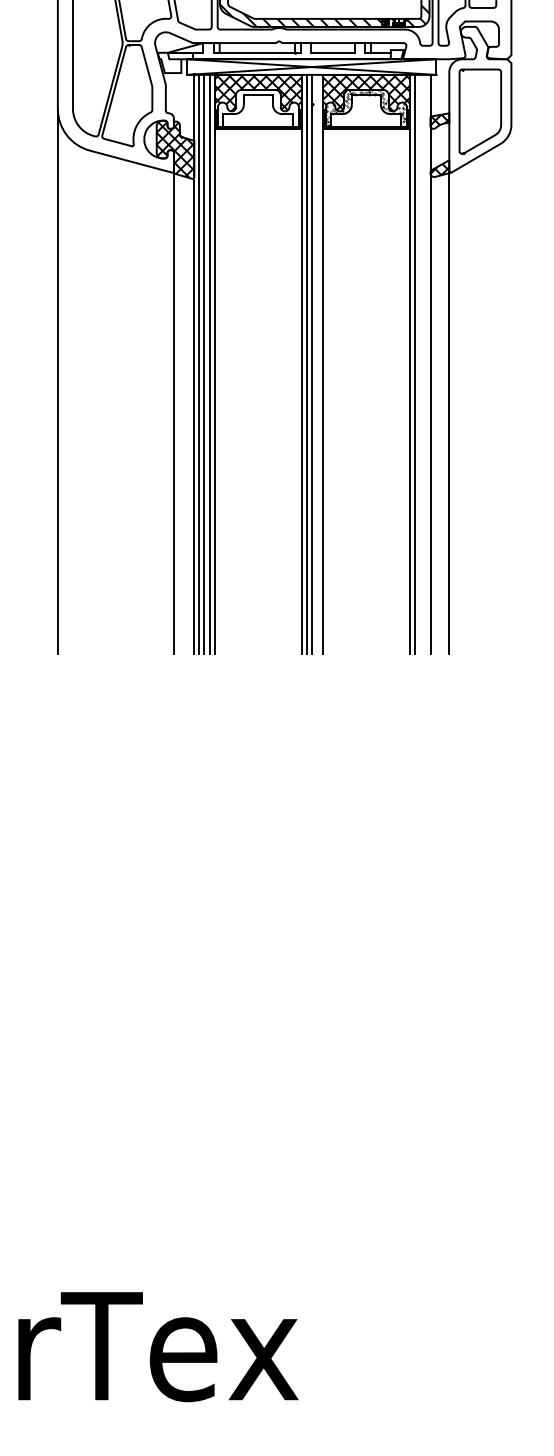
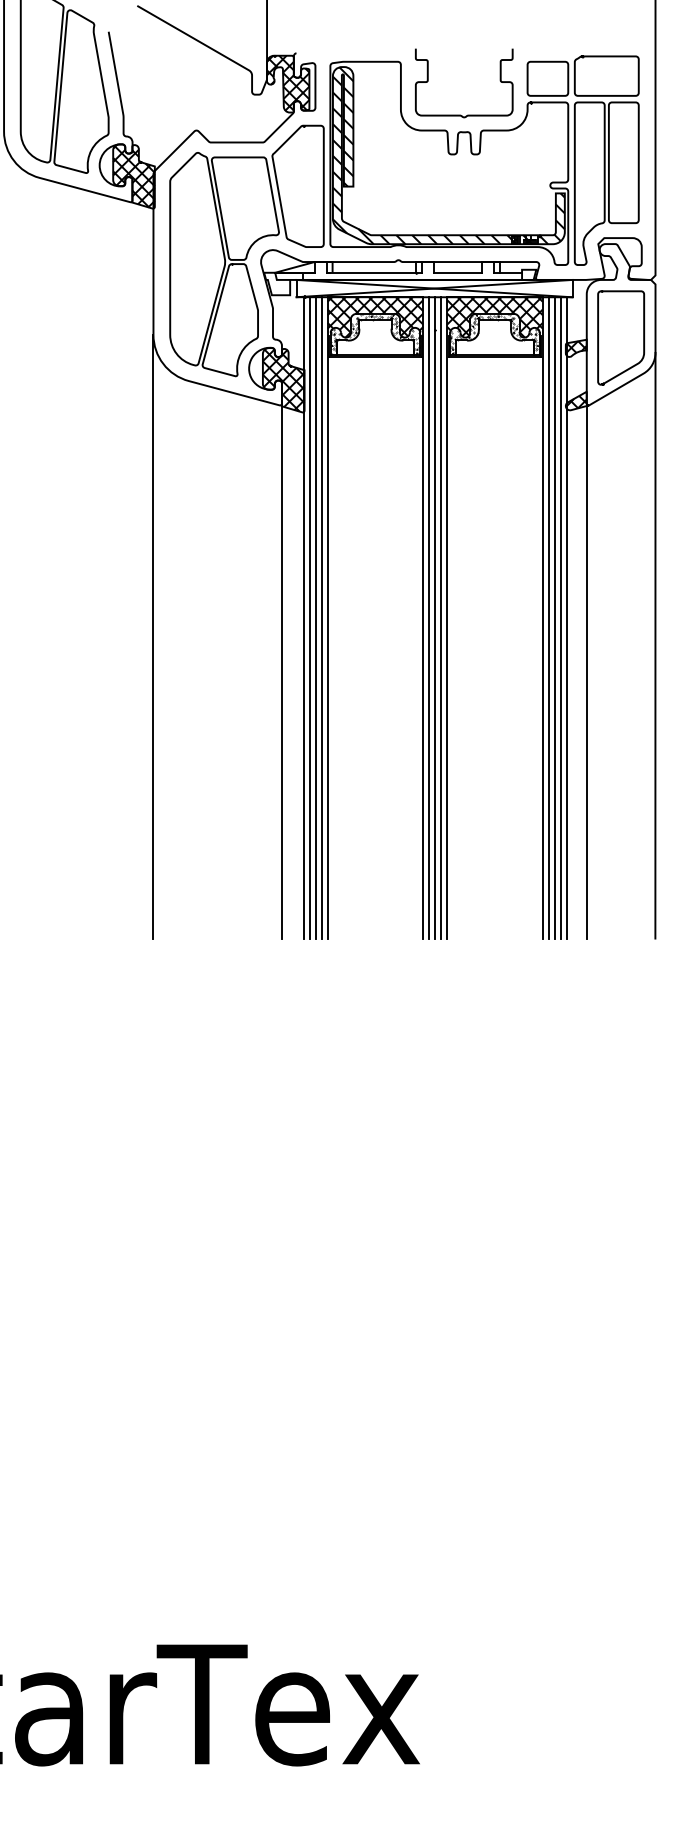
hatch: (258, 108) -> (375, 334), added
line: (318, 364) -> (441, 617), added
line: (420, 364) -> (554, 617), added
line: (425, 364) -> (560, 617), added
line: (511, 389) -> (655, 645), added

